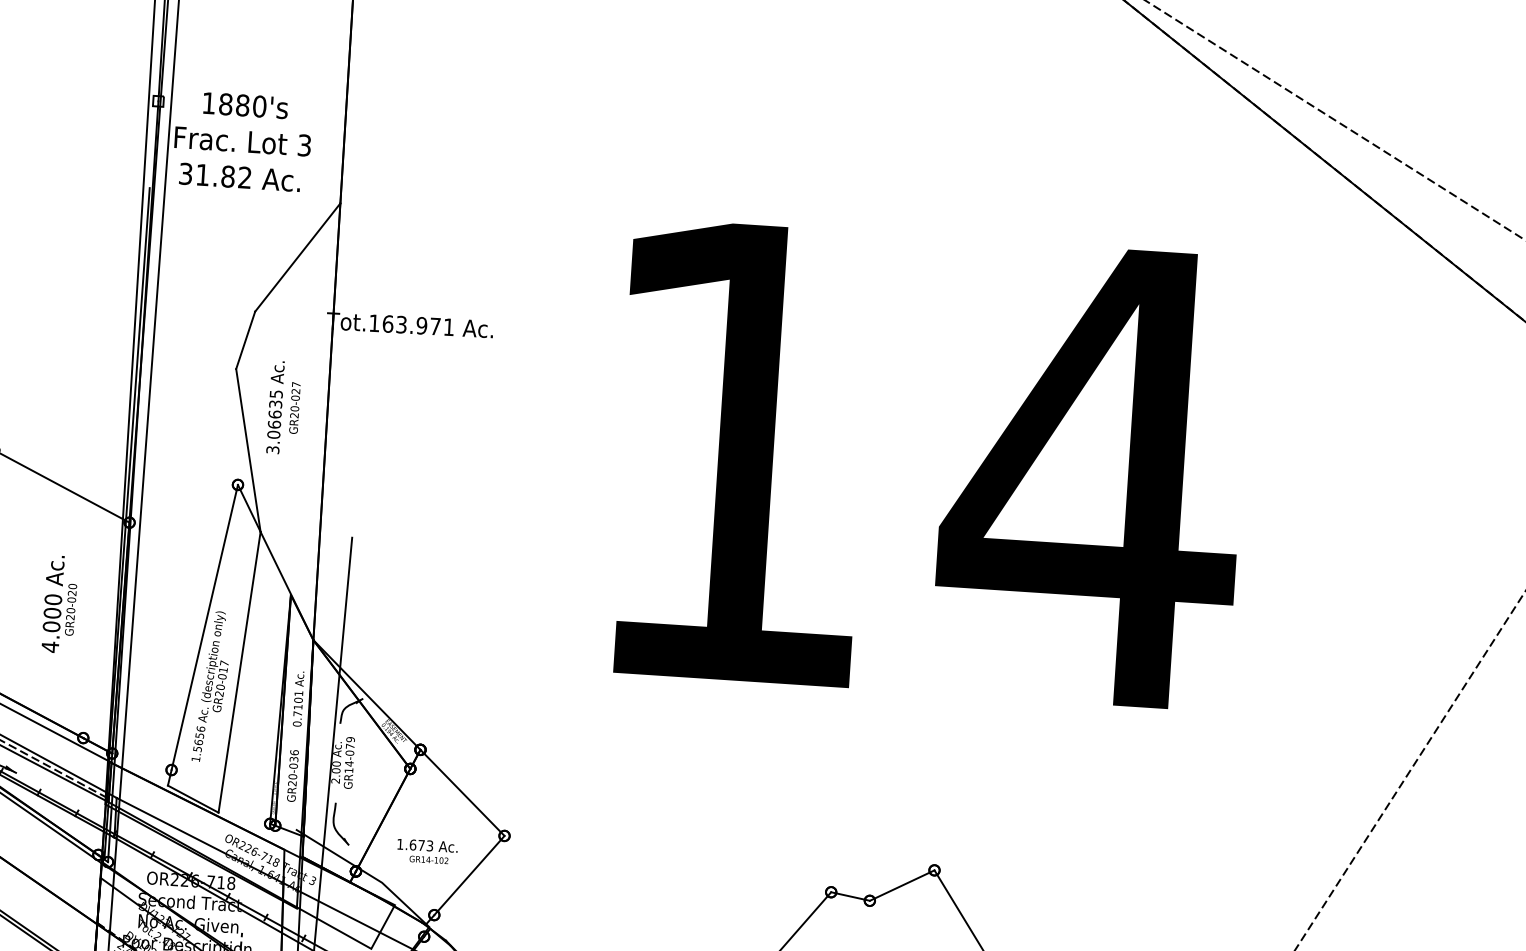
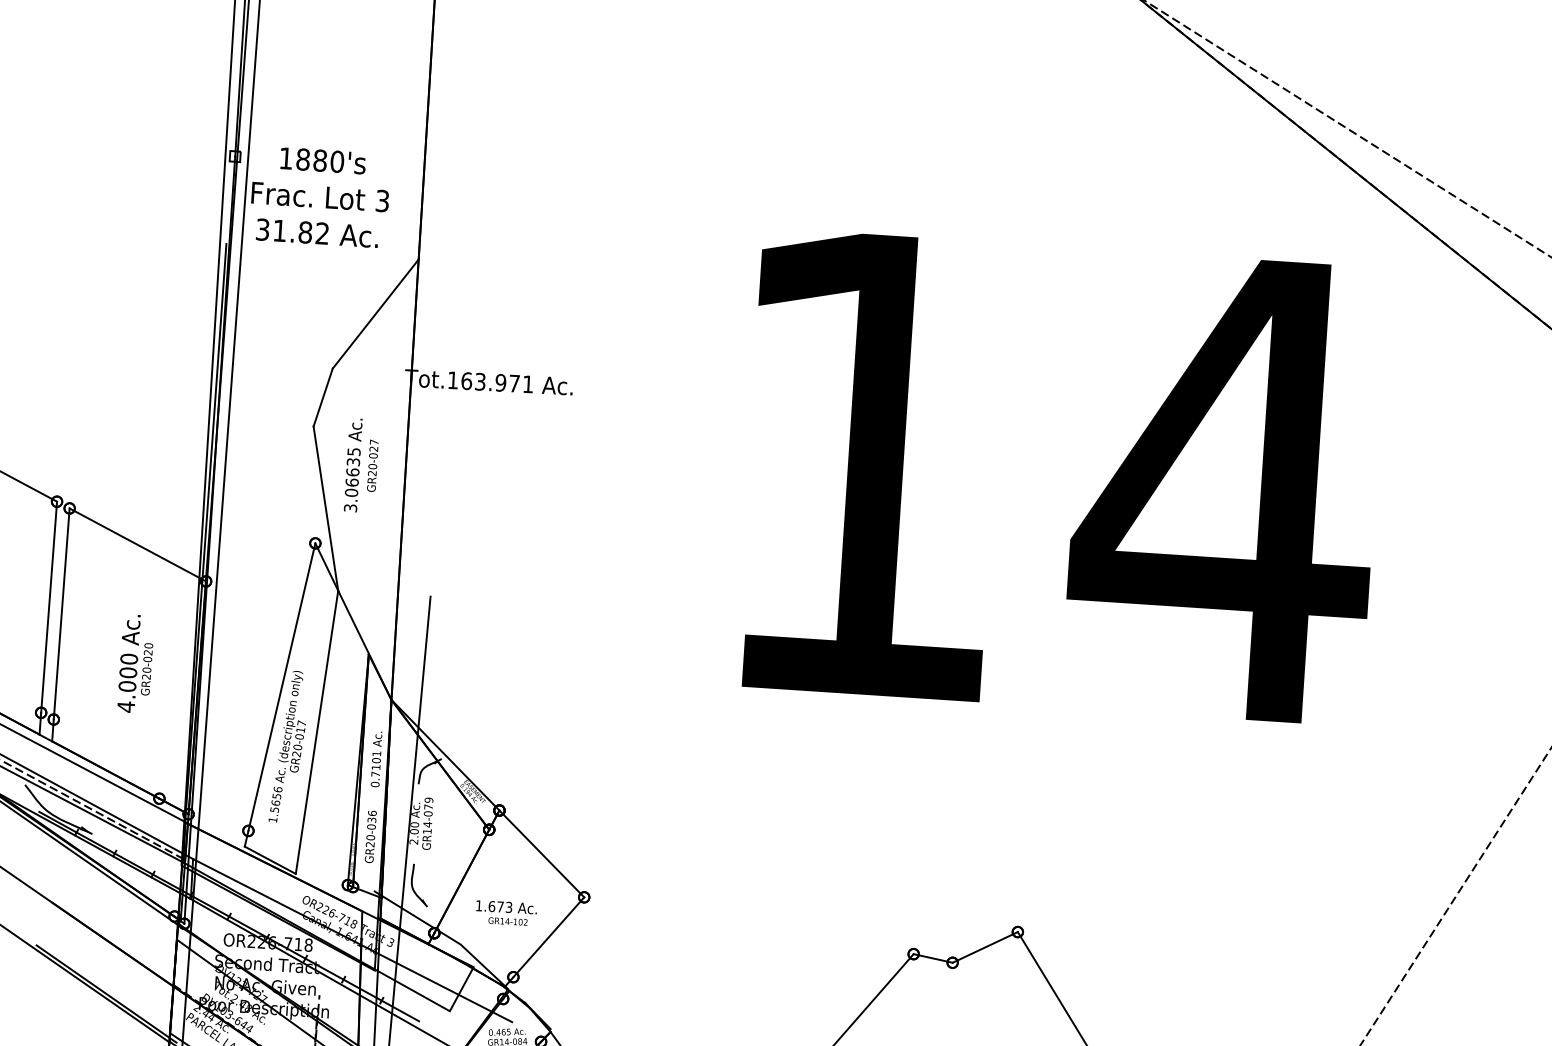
text: (924, 466) -> (1055, 478), moved

